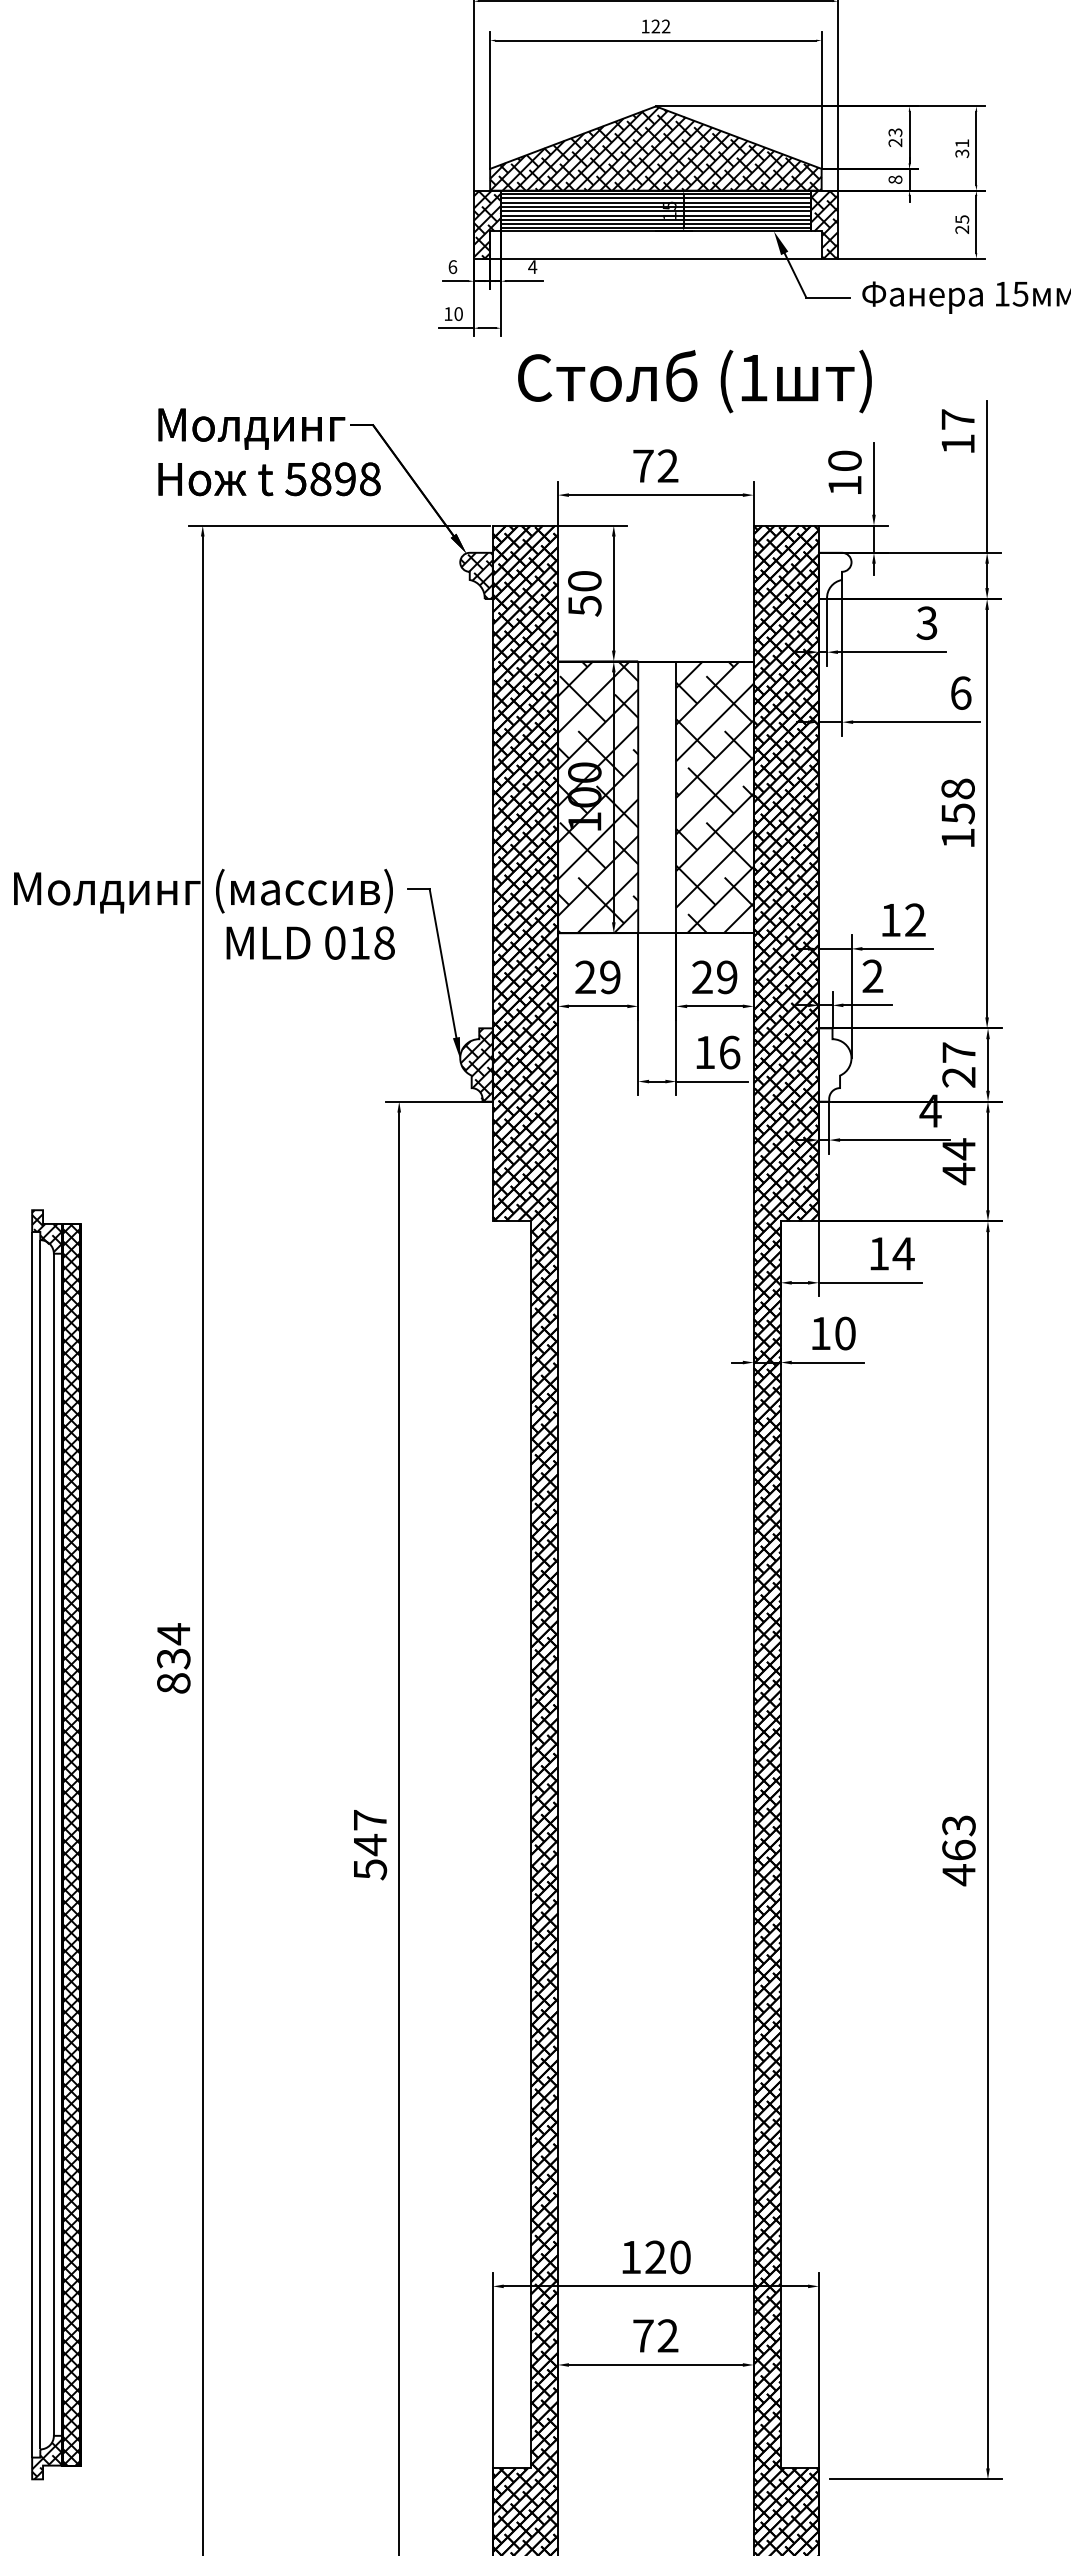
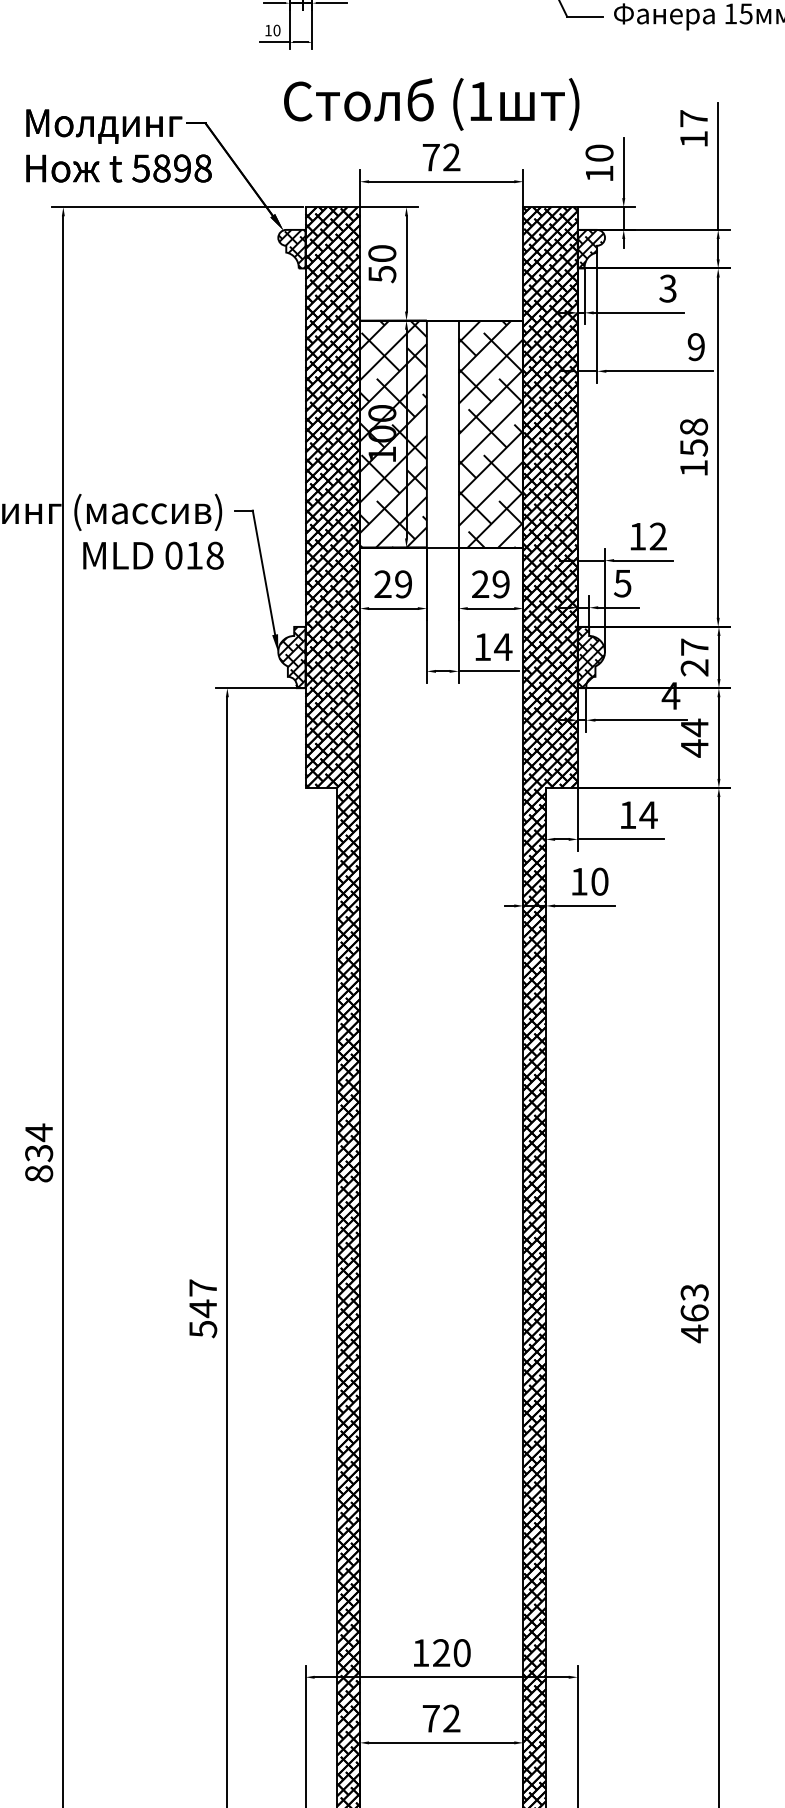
text: (694, 381) -> (431, 104), moved
hatch: (833, 575) -> (589, 248), added
text: (960, 692) -> (695, 346), 6 -> 9
text: (872, 976) -> (622, 583), 2 -> 5
text: (729, 1052) -> (503, 647), 16 -> 14
hatch: (834, 1064) -> (590, 657), added

